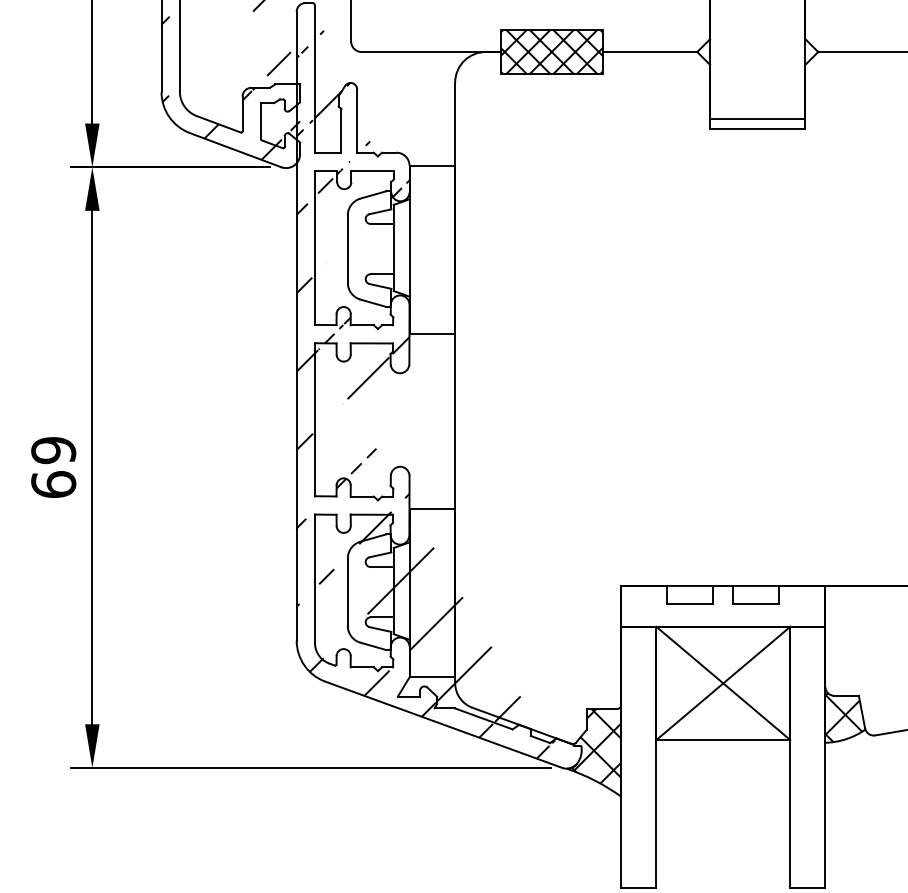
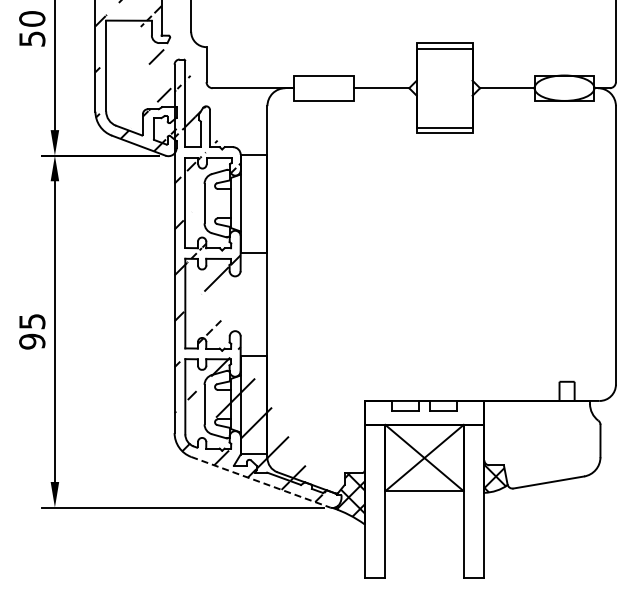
hatch: (550, 50) -> (323, 87), removed
text: (54, 467) -> (32, 331), 69 -> 95
line: (443, 725) -> (260, 482), solid -> dashed

